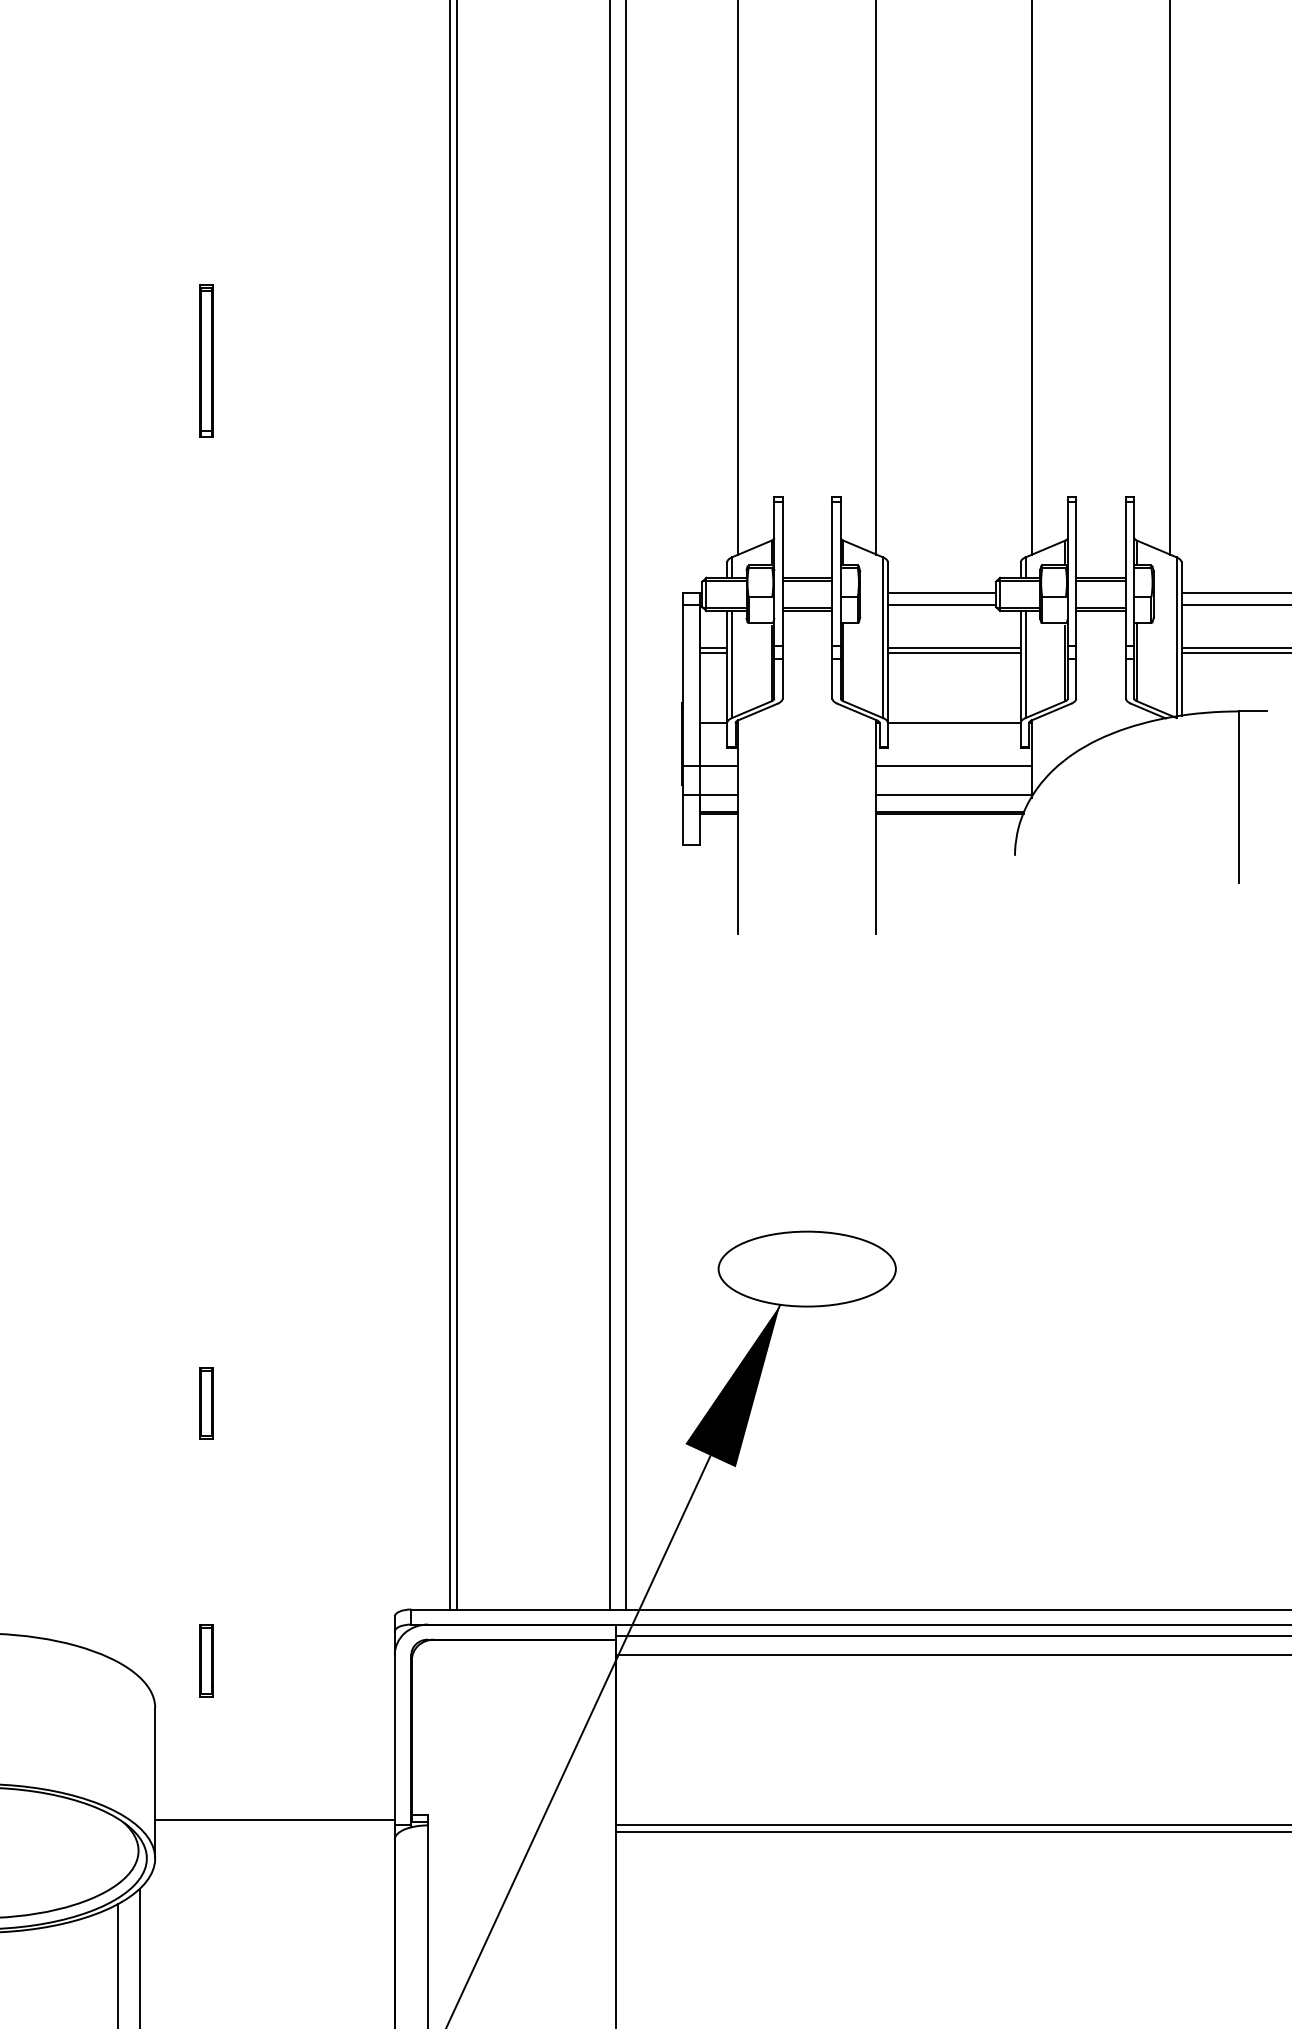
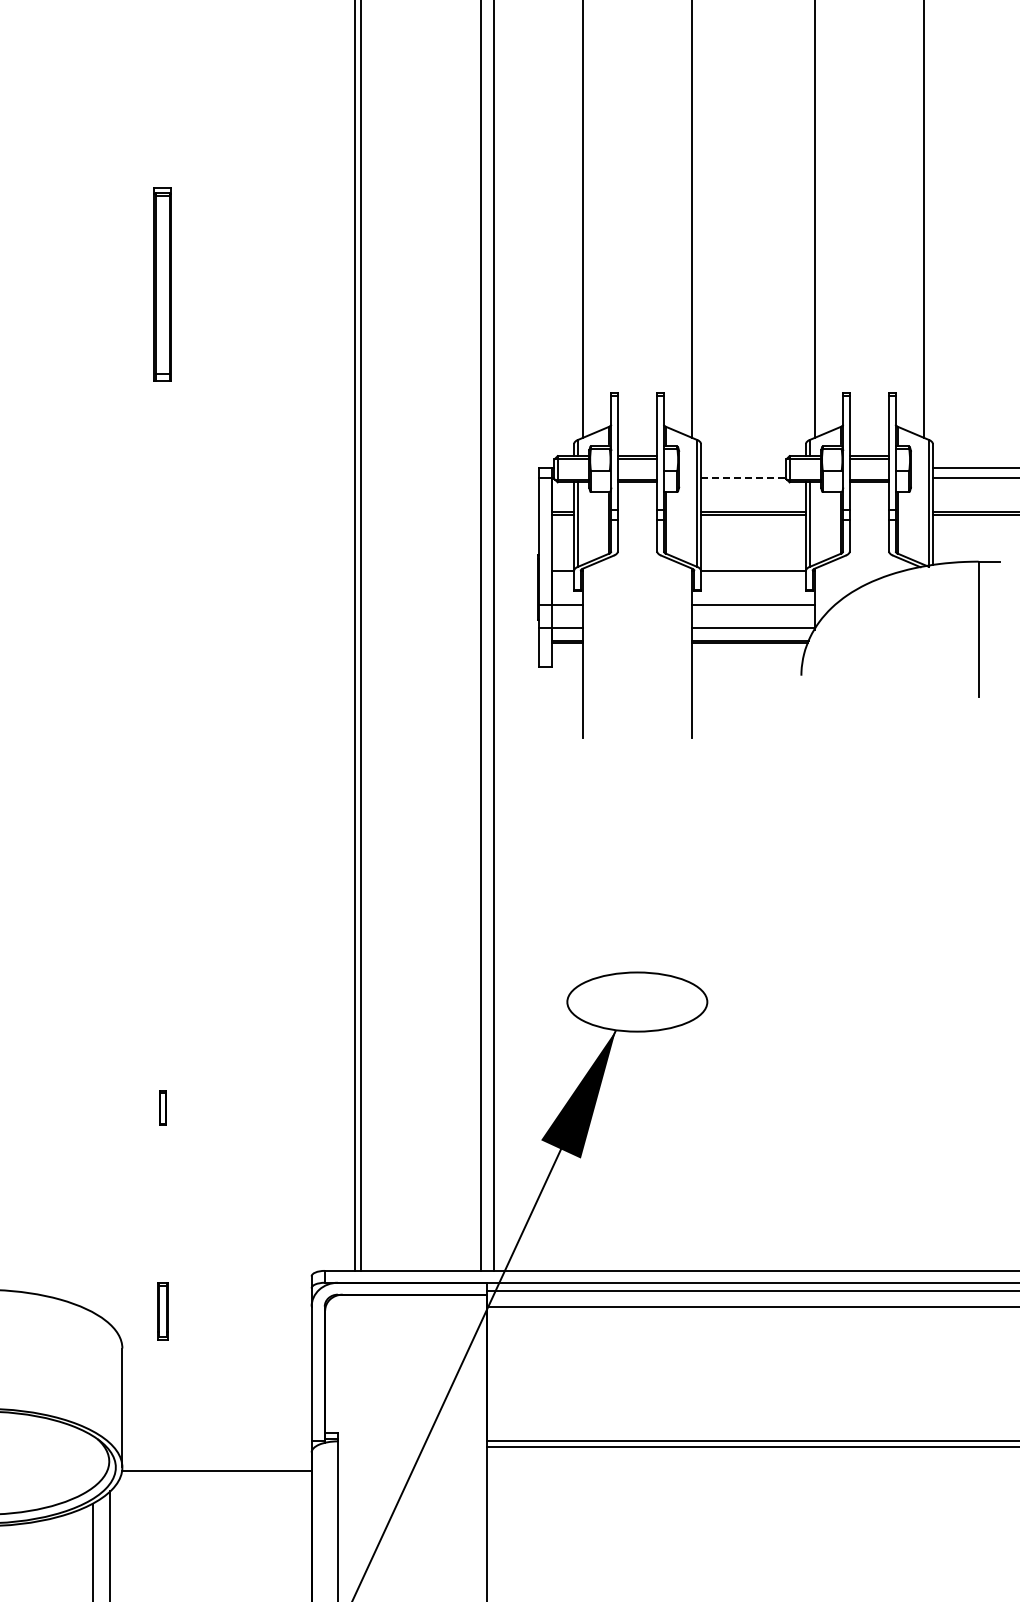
part: (205, 360) -> (162, 284), size x1.6
line: (941, 592) -> (743, 467), removed
line: (941, 604) -> (743, 477), solid -> dashed
part: (205, 1402) -> (162, 1107), size x0.6
line: (274, 1819) -> (216, 1470), moved

